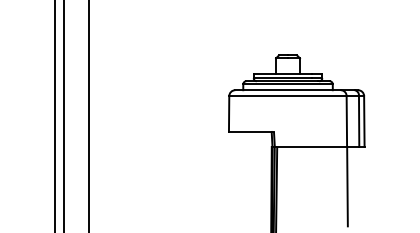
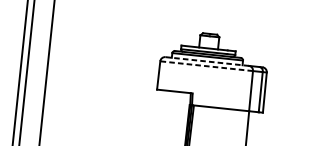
line: (288, 90) -> (207, 61), solid -> dashed
line: (287, 96) -> (206, 66), solid -> dashed

